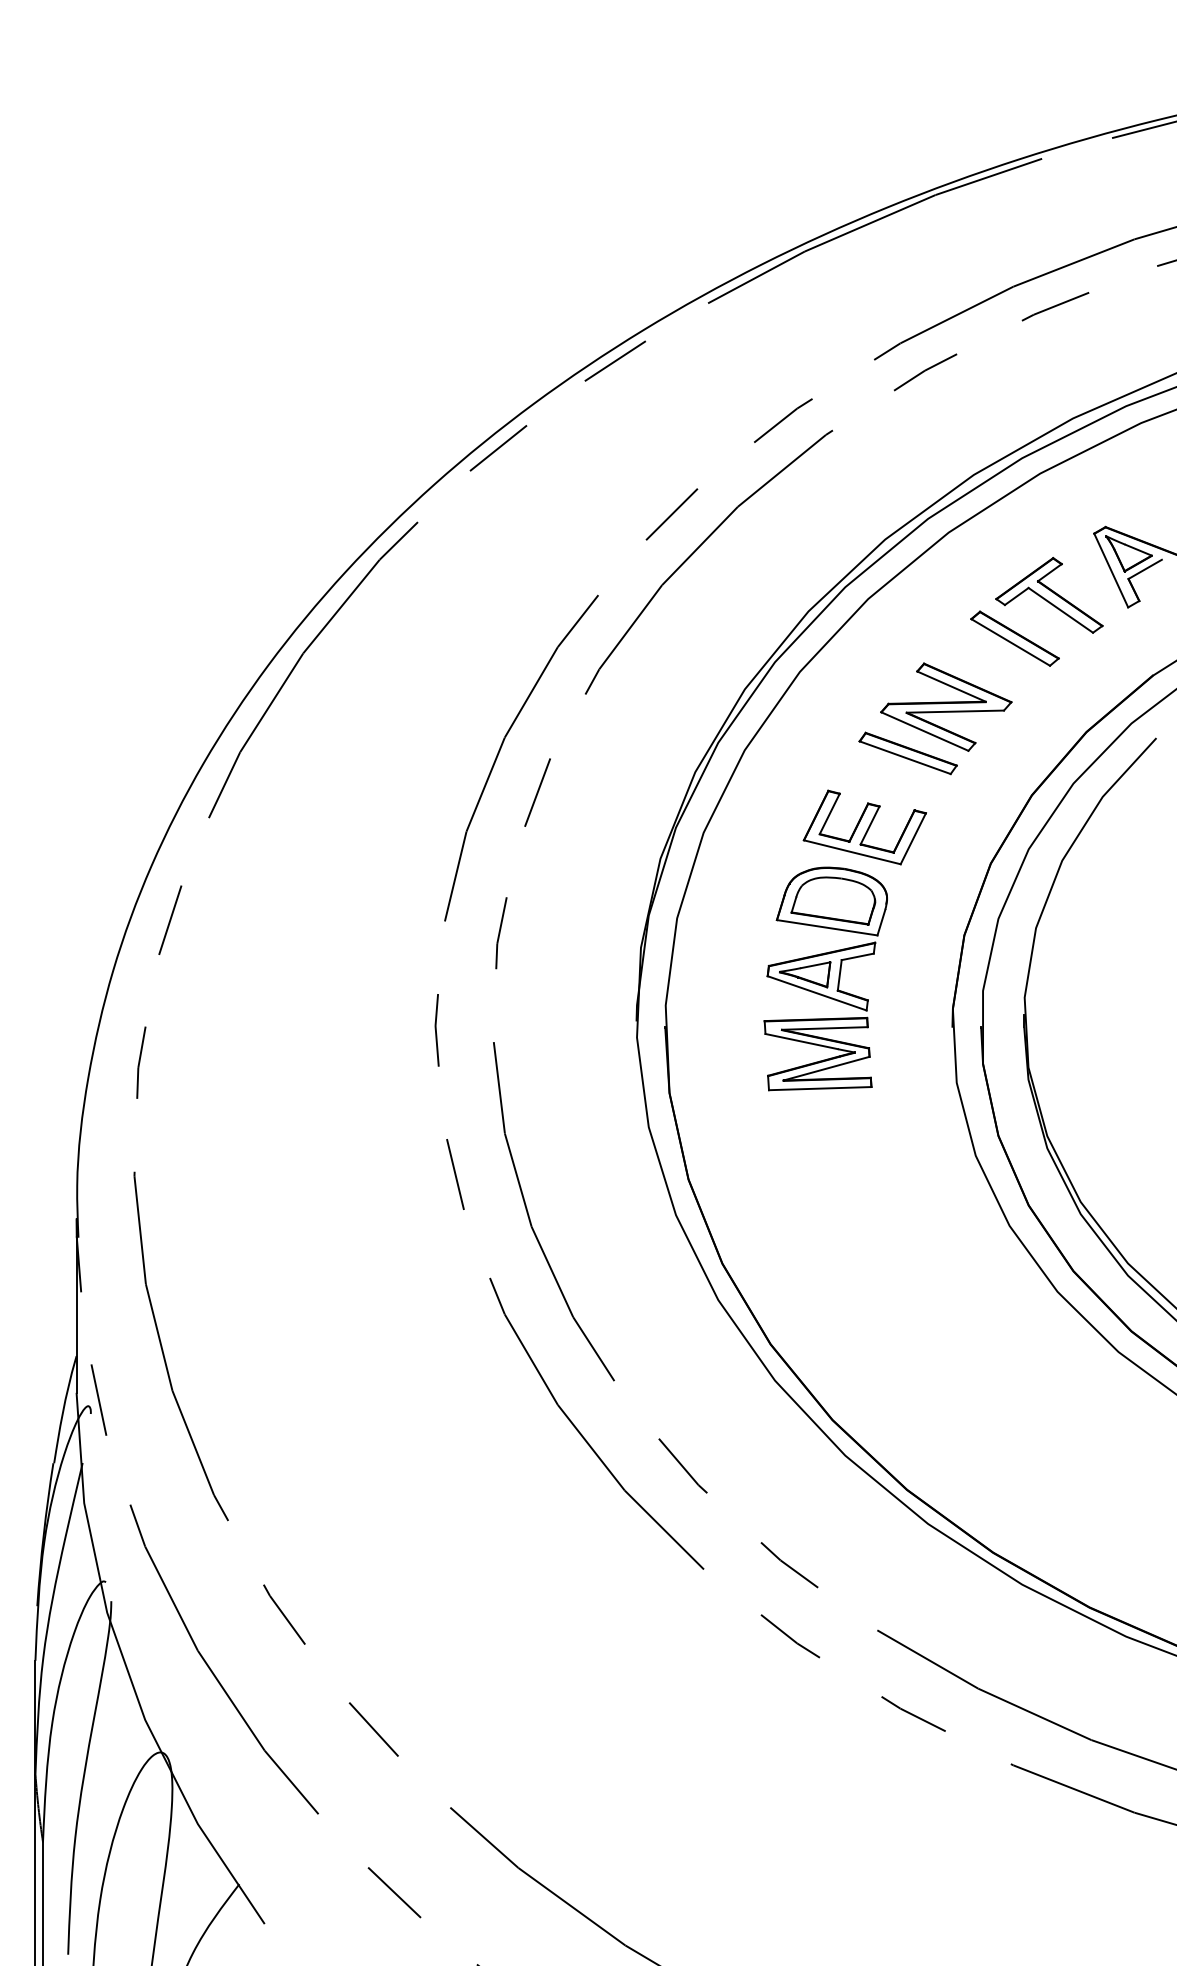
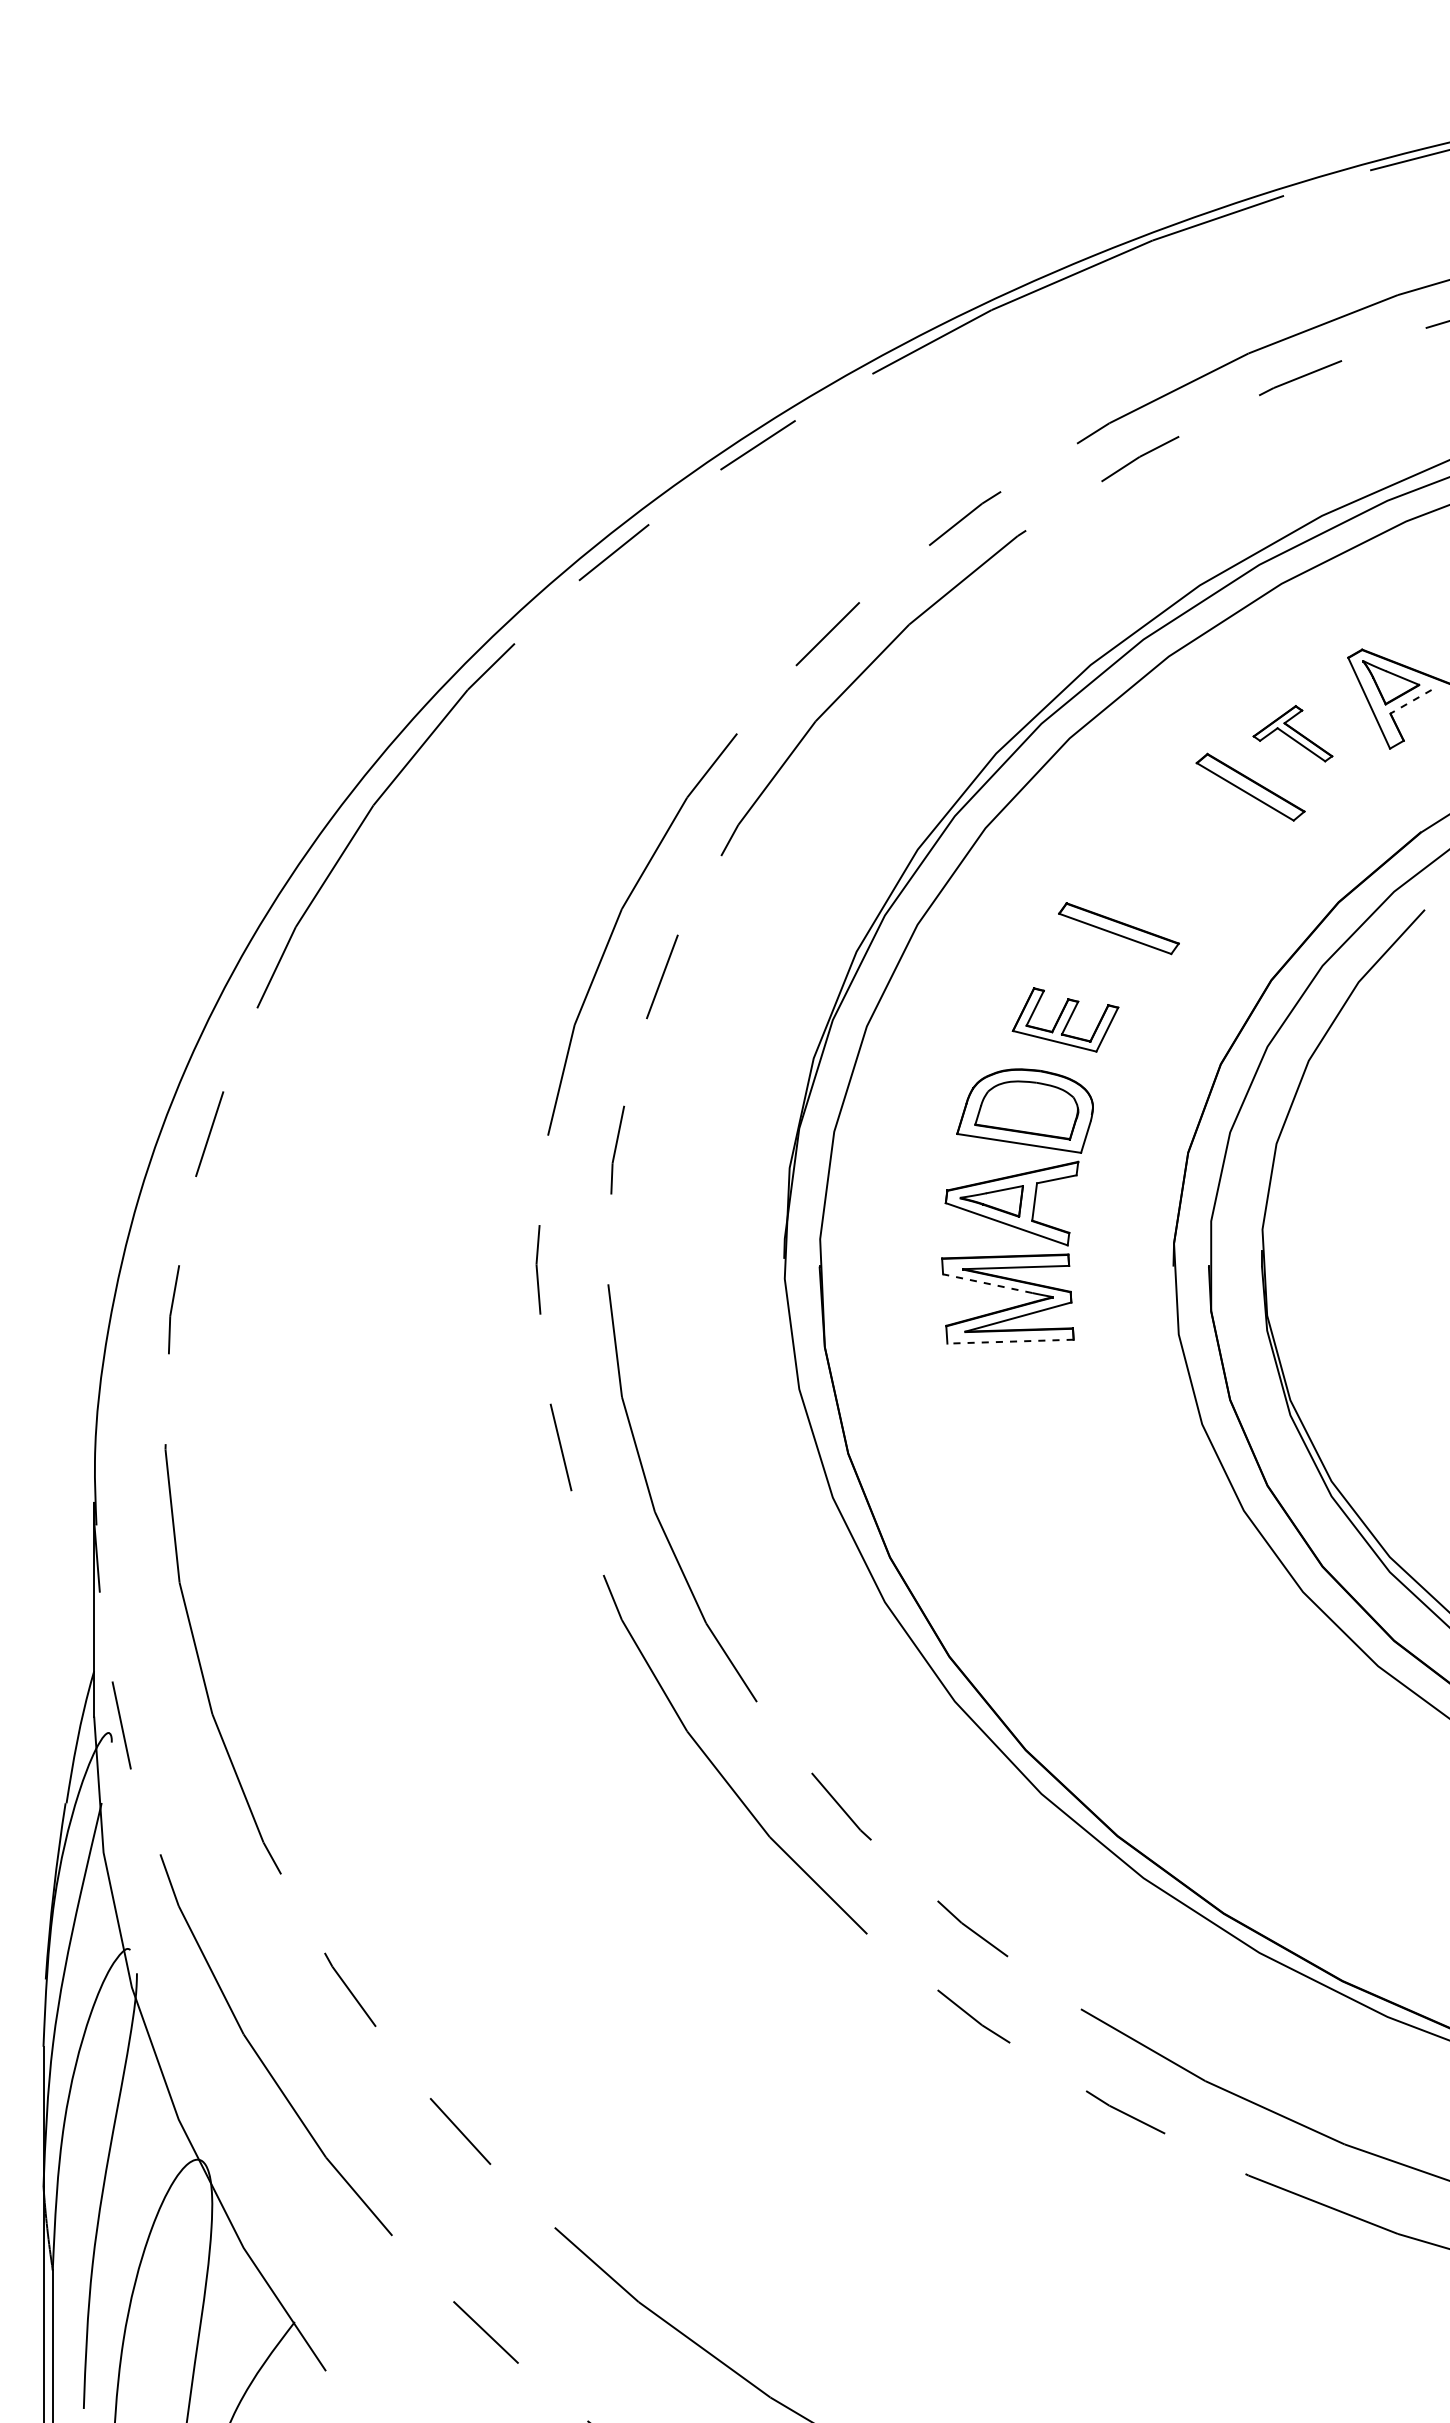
line: (1145, 569) -> (1411, 701), solid -> dashed
part: (1049, 595) -> (1292, 733), size x0.6
part: (945, 707) -> (1165, 871), removed
part: (864, 827) -> (1065, 1019), size x0.7
line: (801, 1041) -> (987, 1283), solid -> dashed
line: (820, 1088) -> (1010, 1341), solid -> dashed

